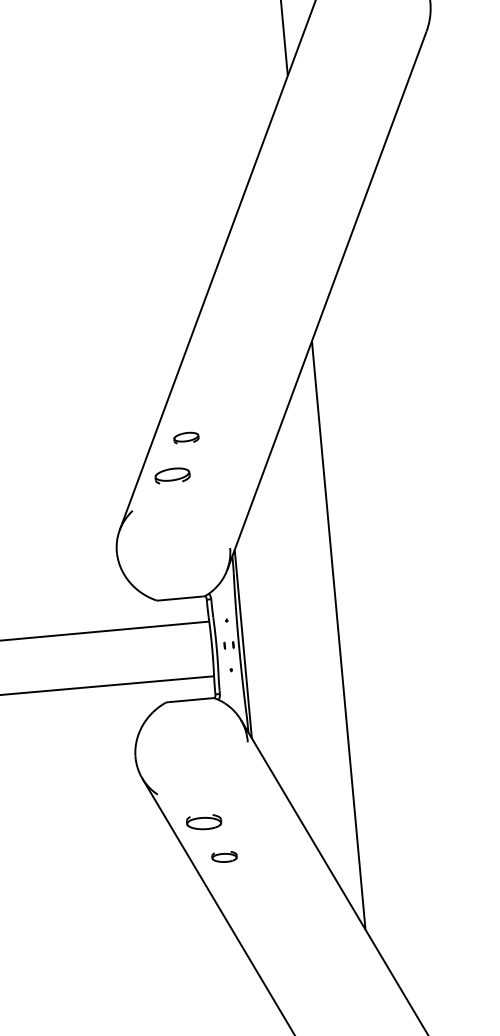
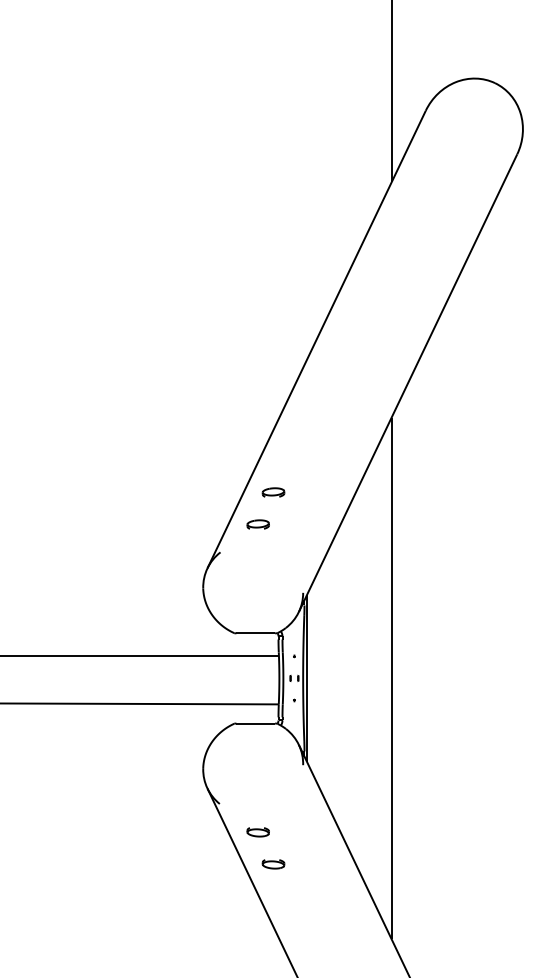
part: (171, 475) -> (257, 524), size x0.71
part: (203, 822) -> (257, 832), size x0.71

